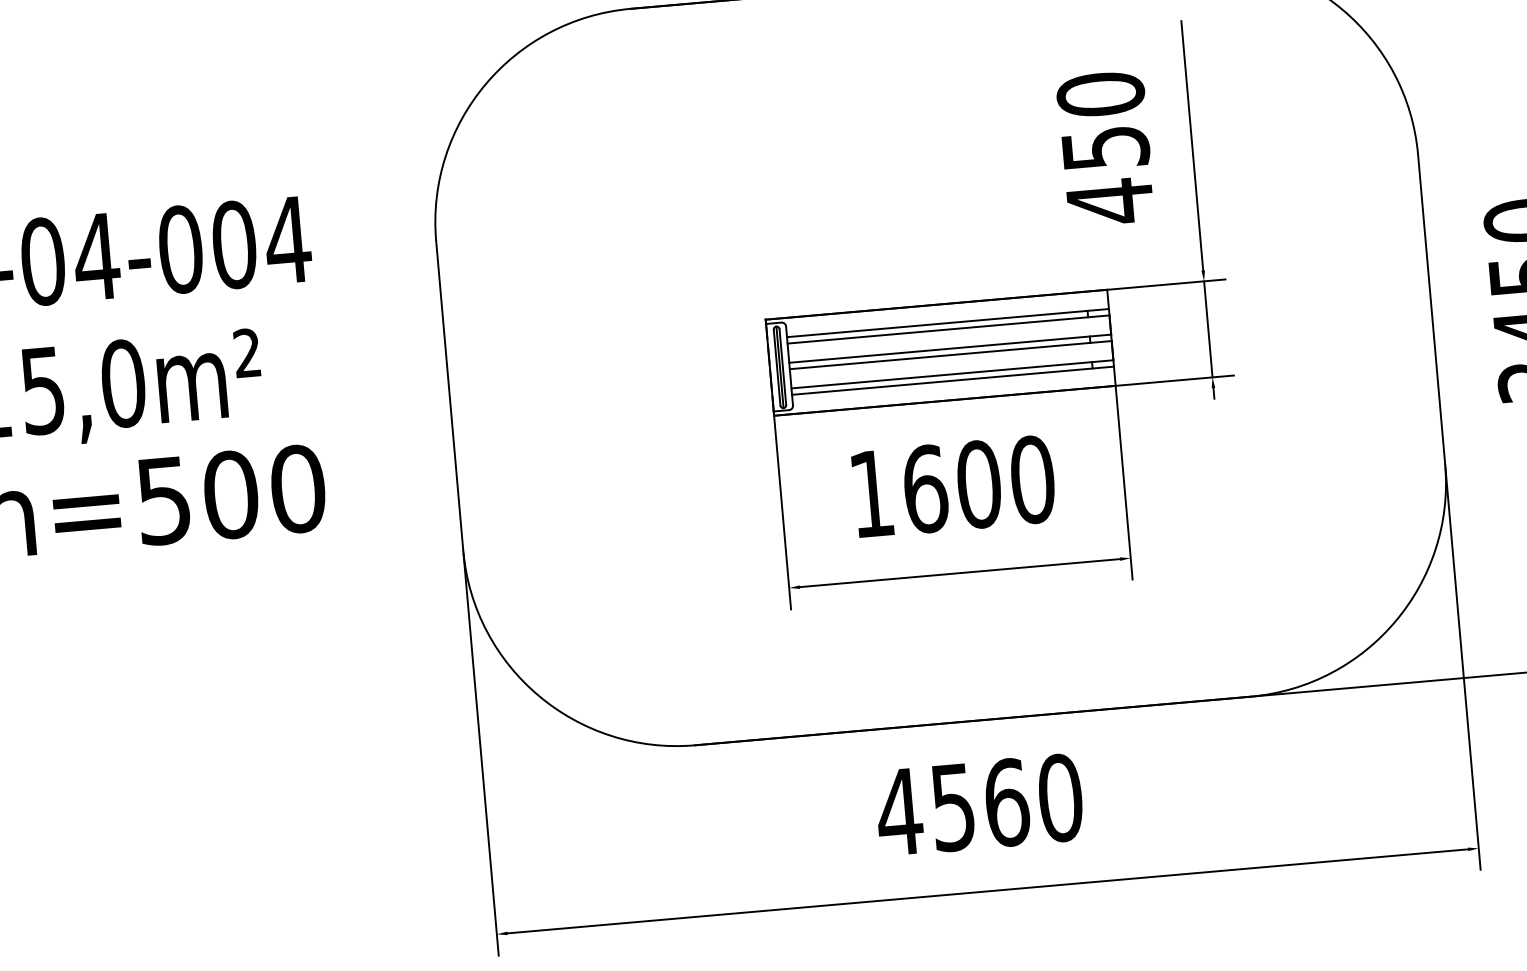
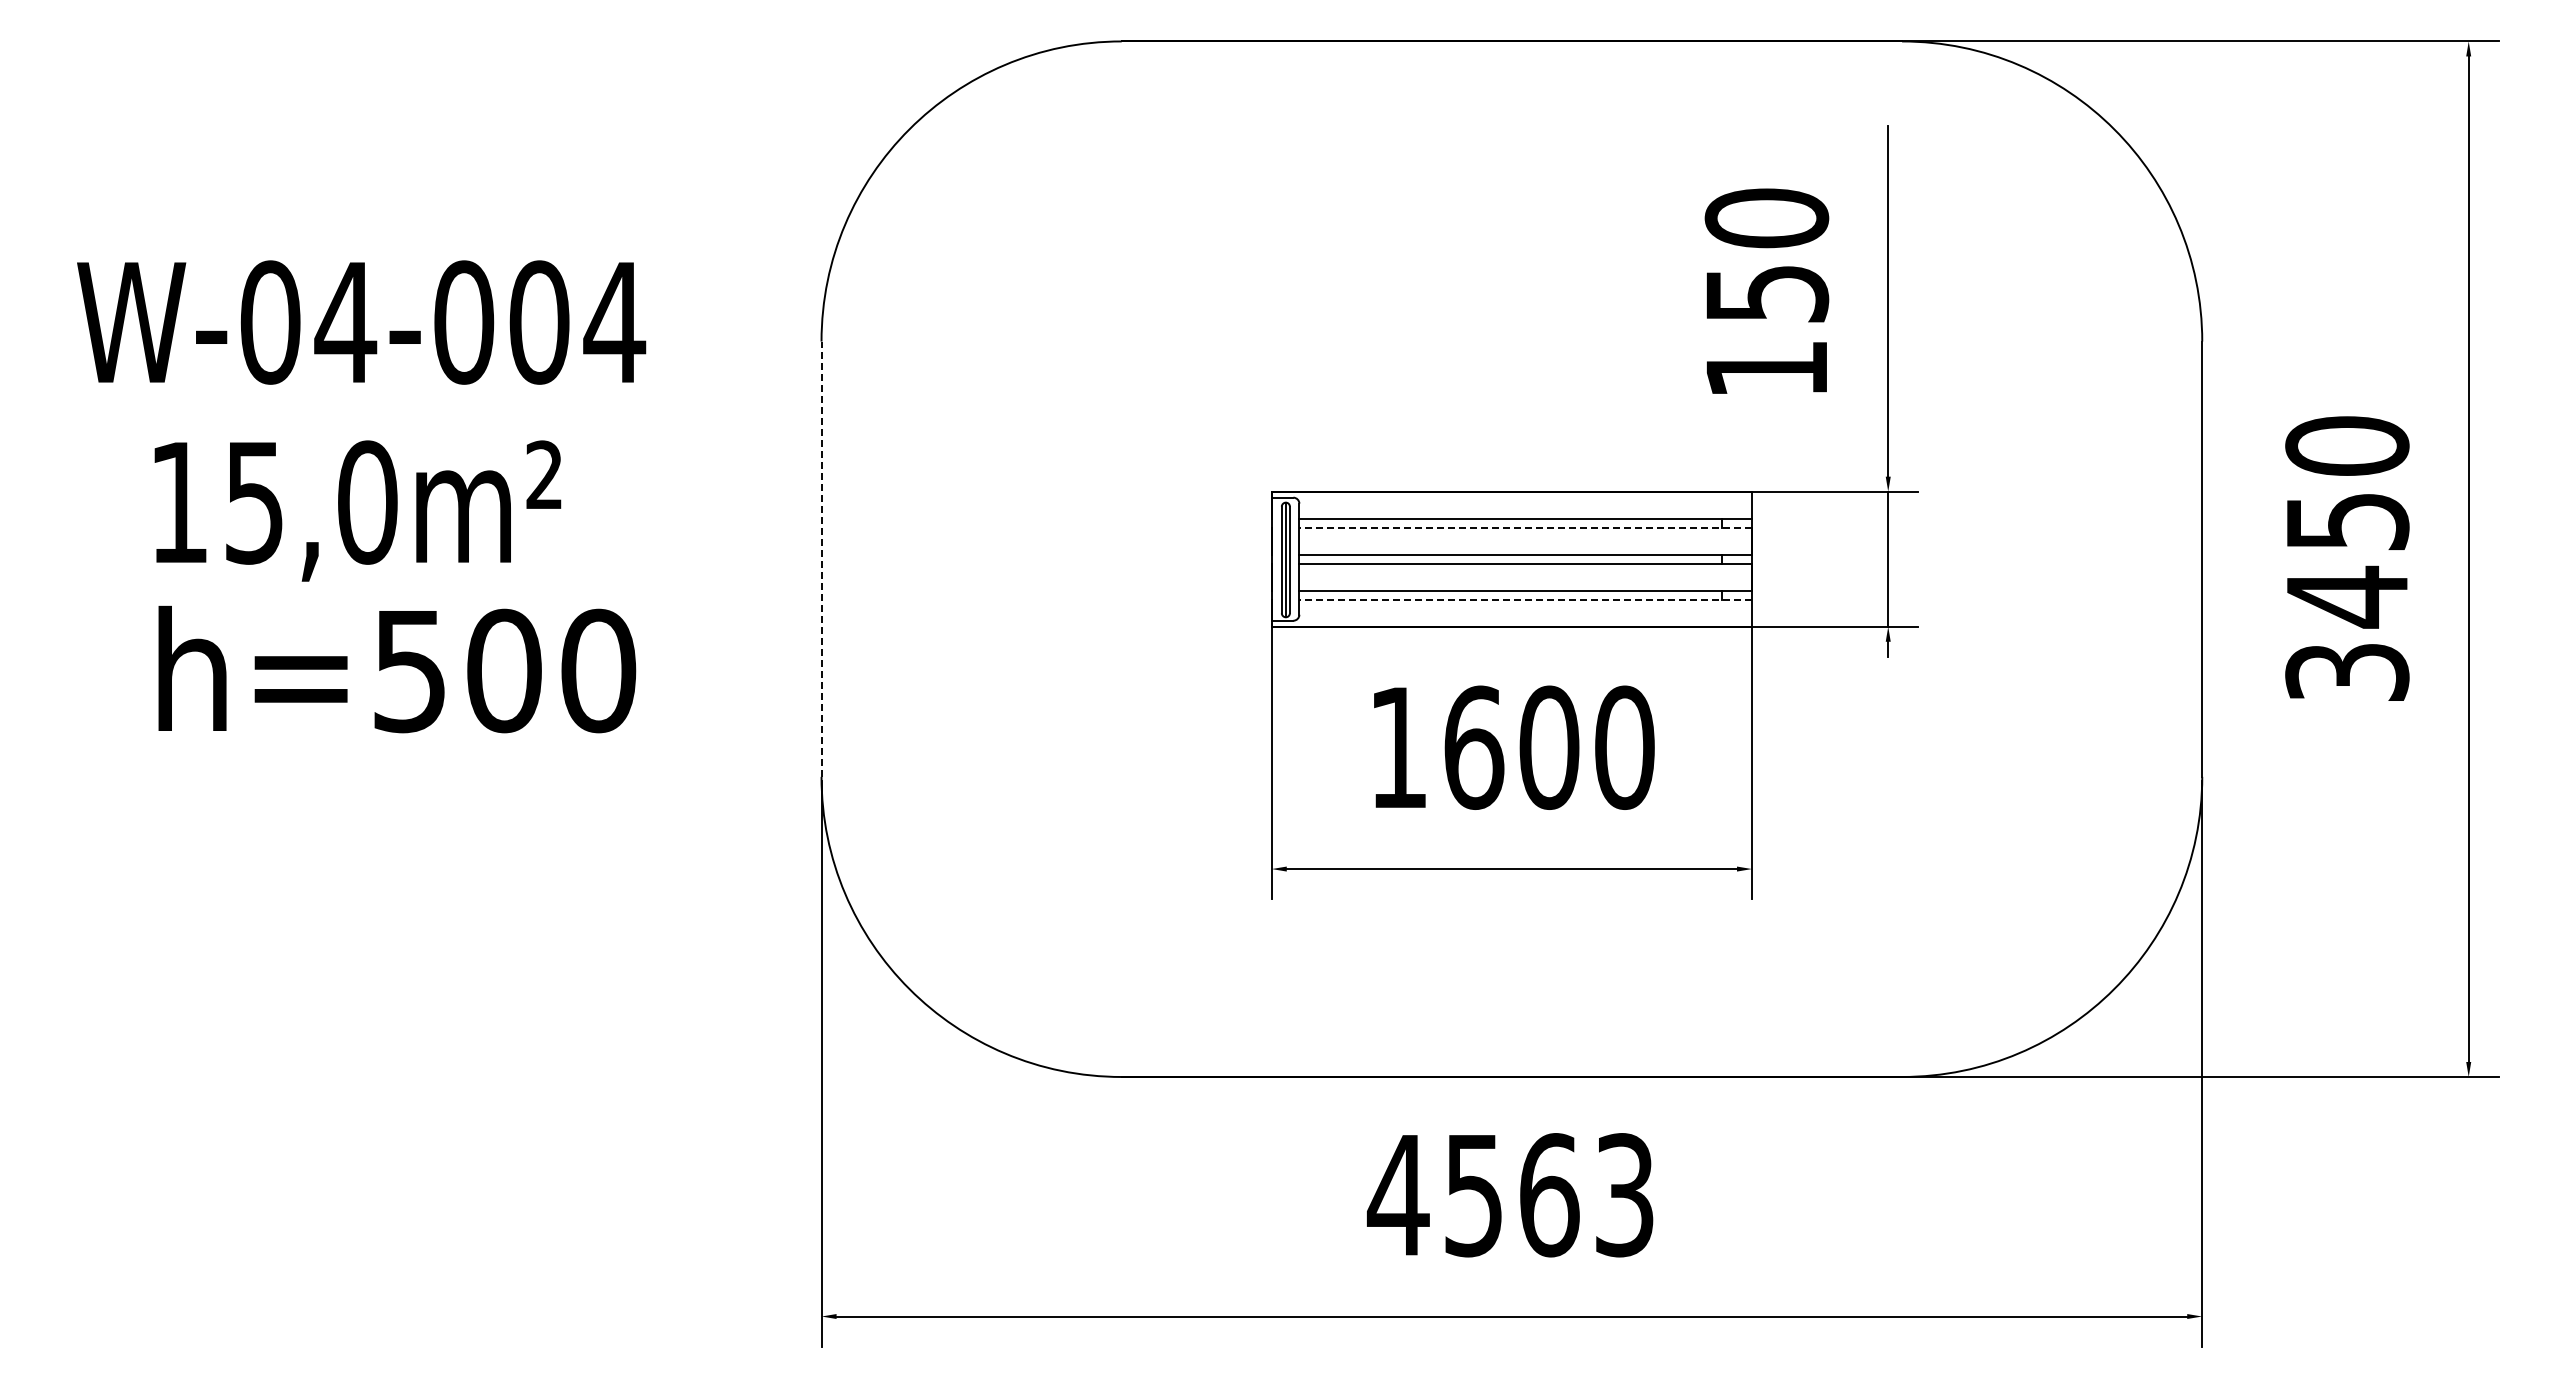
text: (1109, 202) -> (1766, 369), 450 -> 150
line: (948, 329) -> (1525, 527), solid -> dashed
line: (952, 380) -> (1525, 599), solid -> dashed
line: (449, 395) -> (821, 559), solid -> dashed
text: (1060, 798) -> (1624, 1195), 4560 -> 4563

